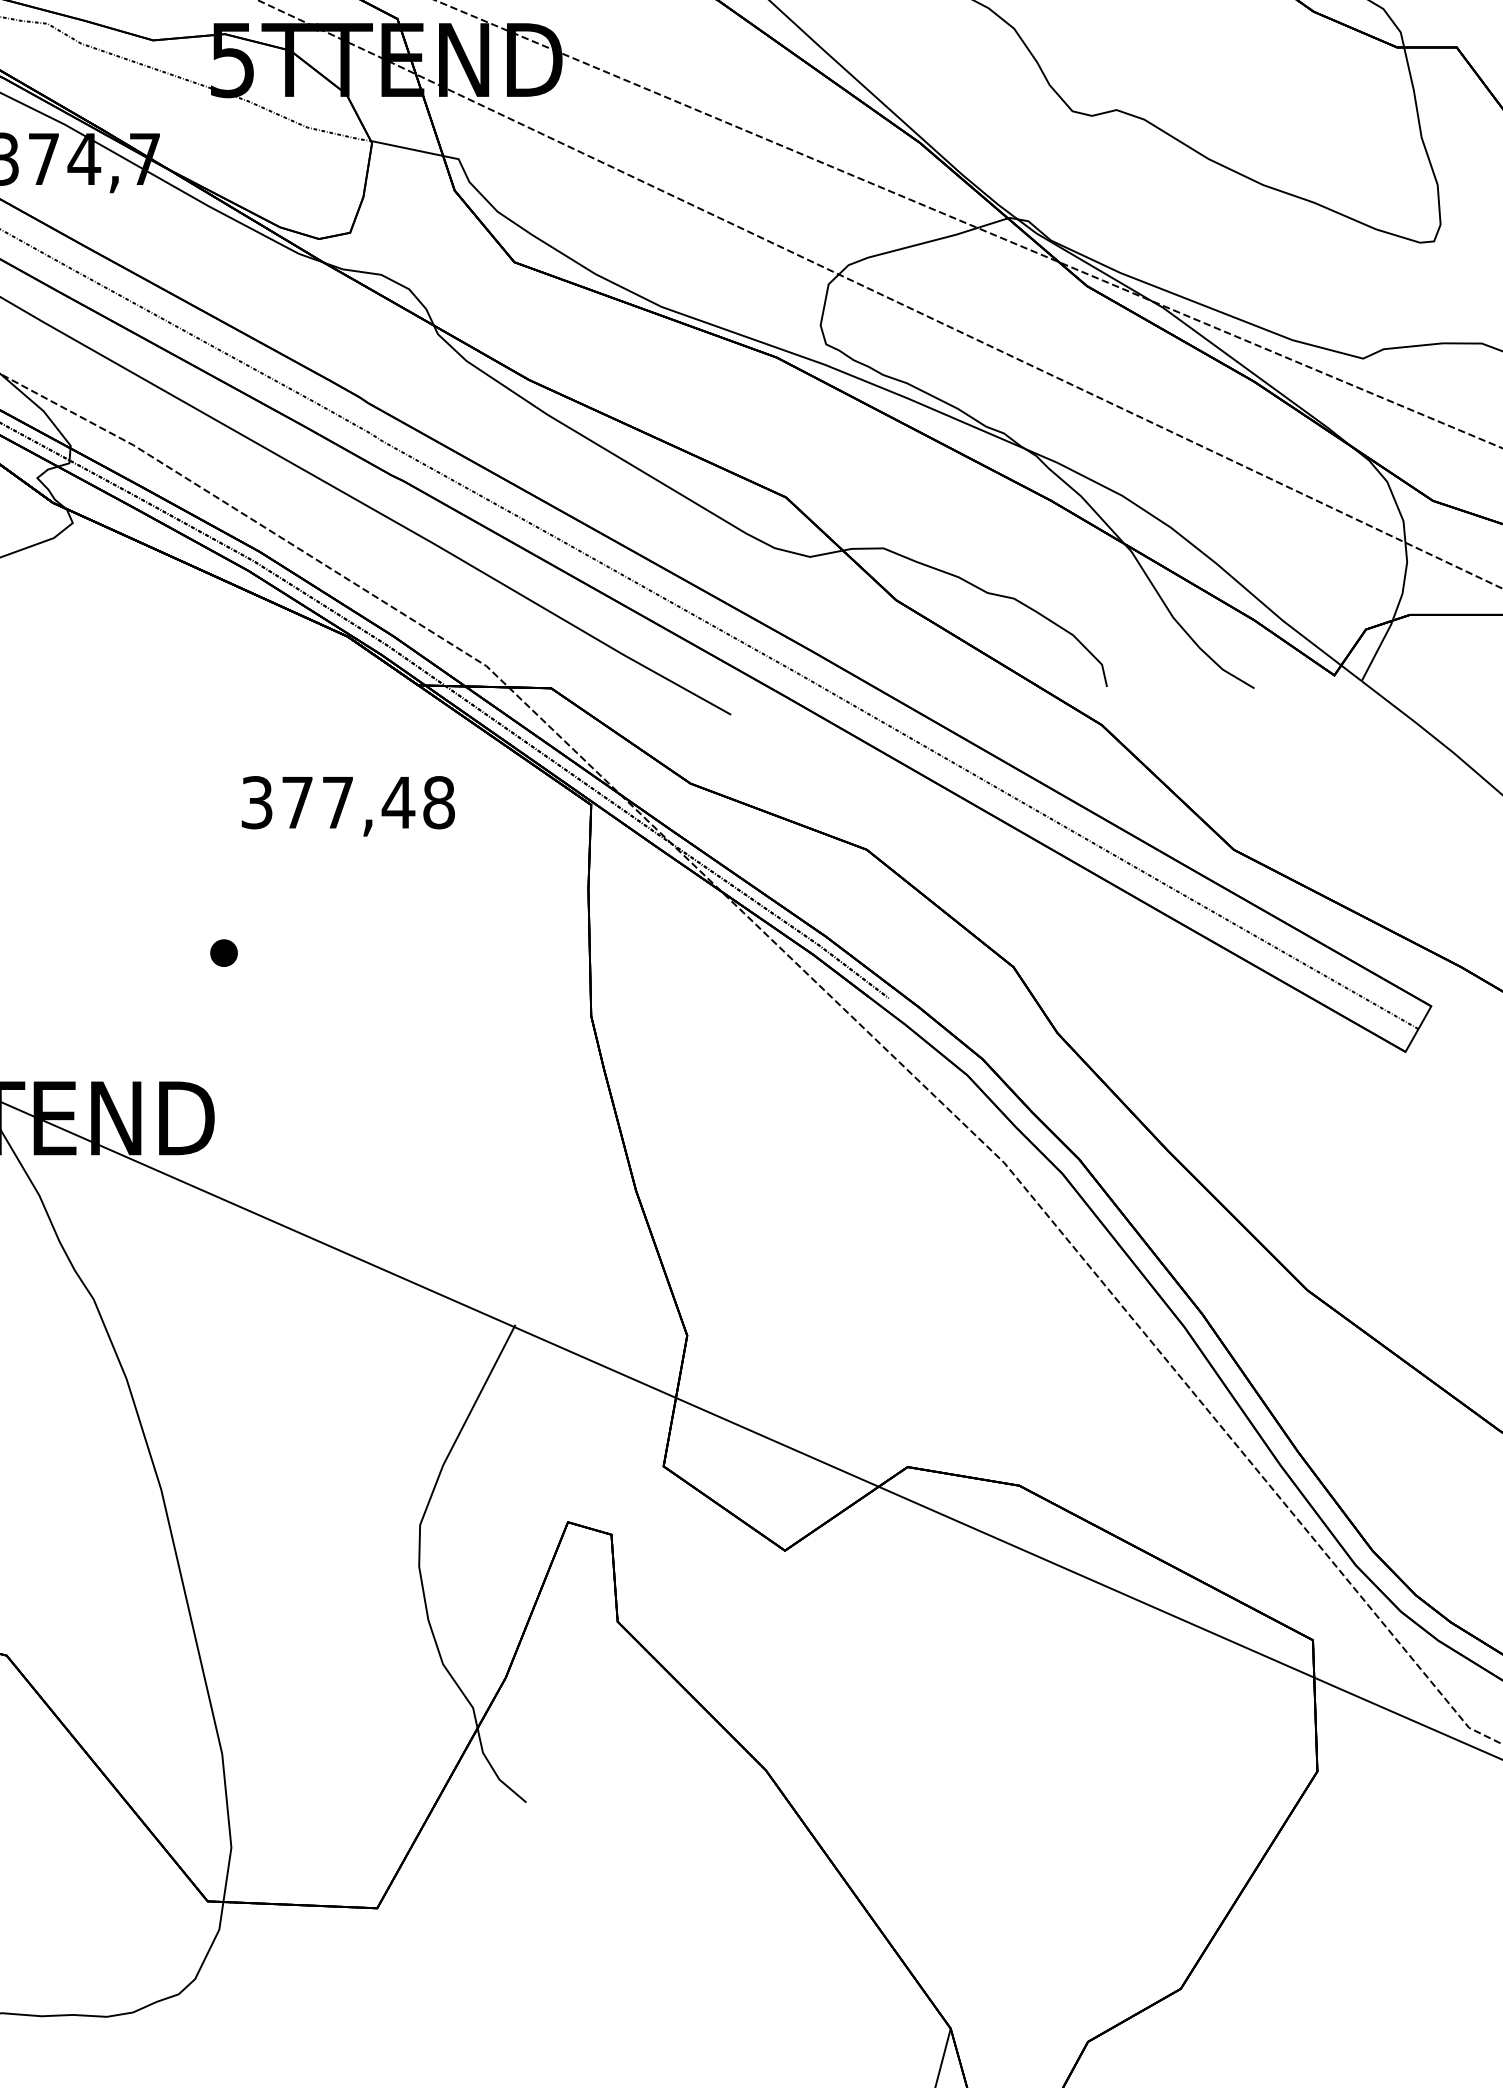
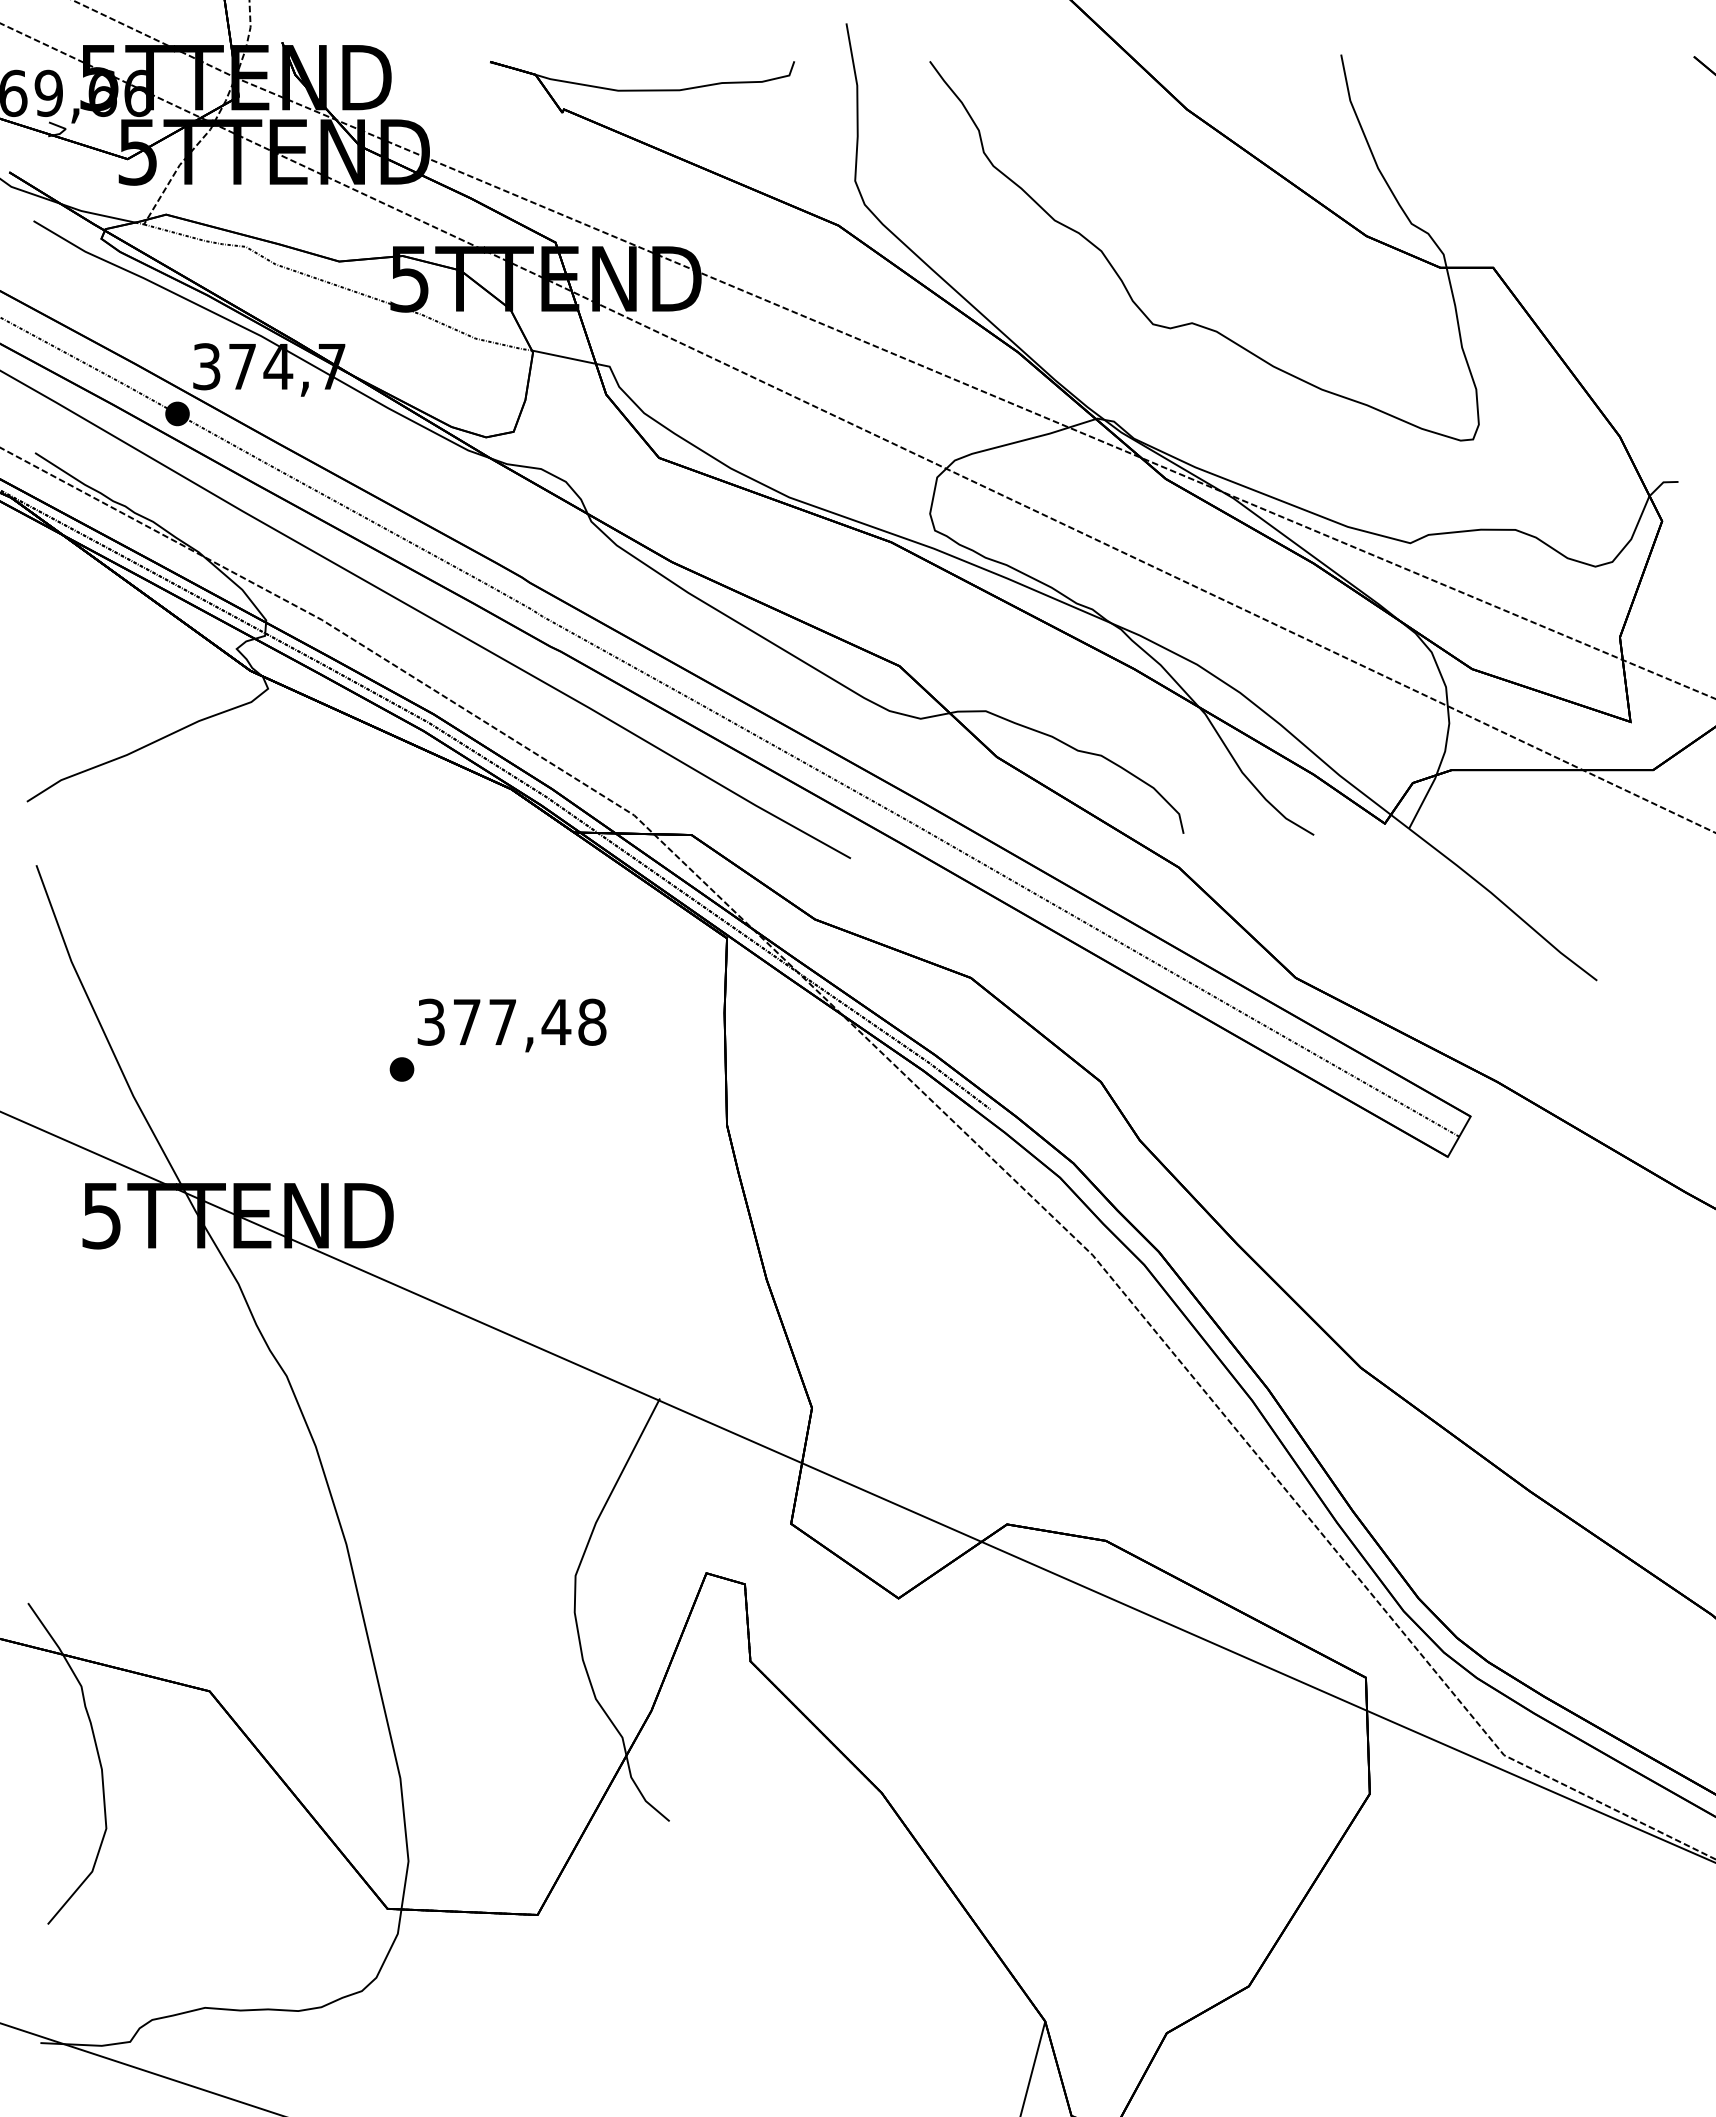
text: (347, 806) -> (511, 1025), moved

